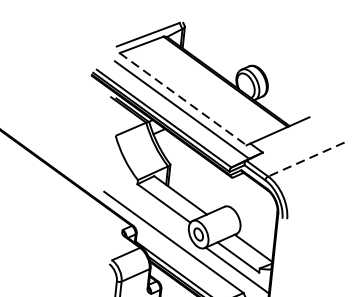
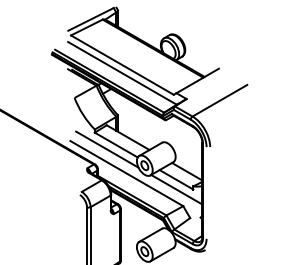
line: (183, 99) -> (122, 65), dashed -> solid
line: (305, 159) -> (219, 100), dashed -> solid
line: (151, 208) -> (107, 149), added

